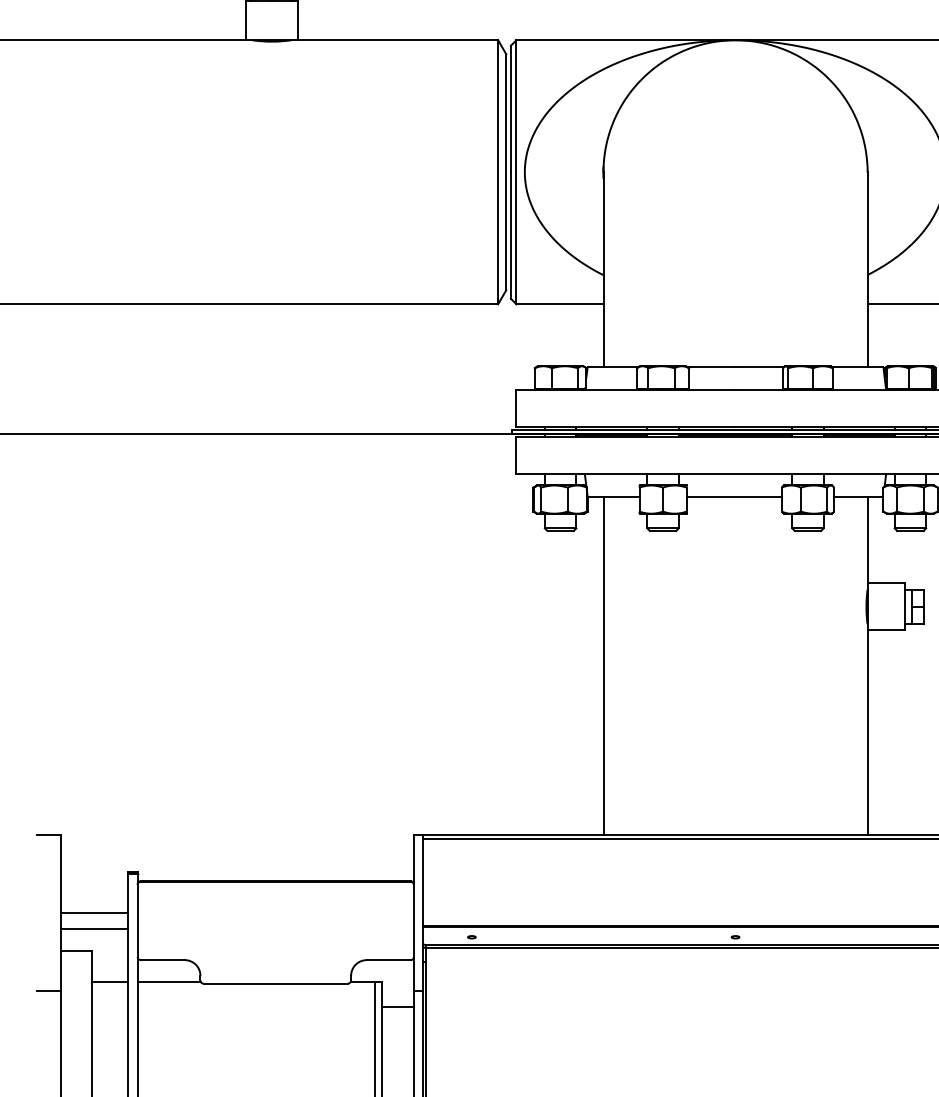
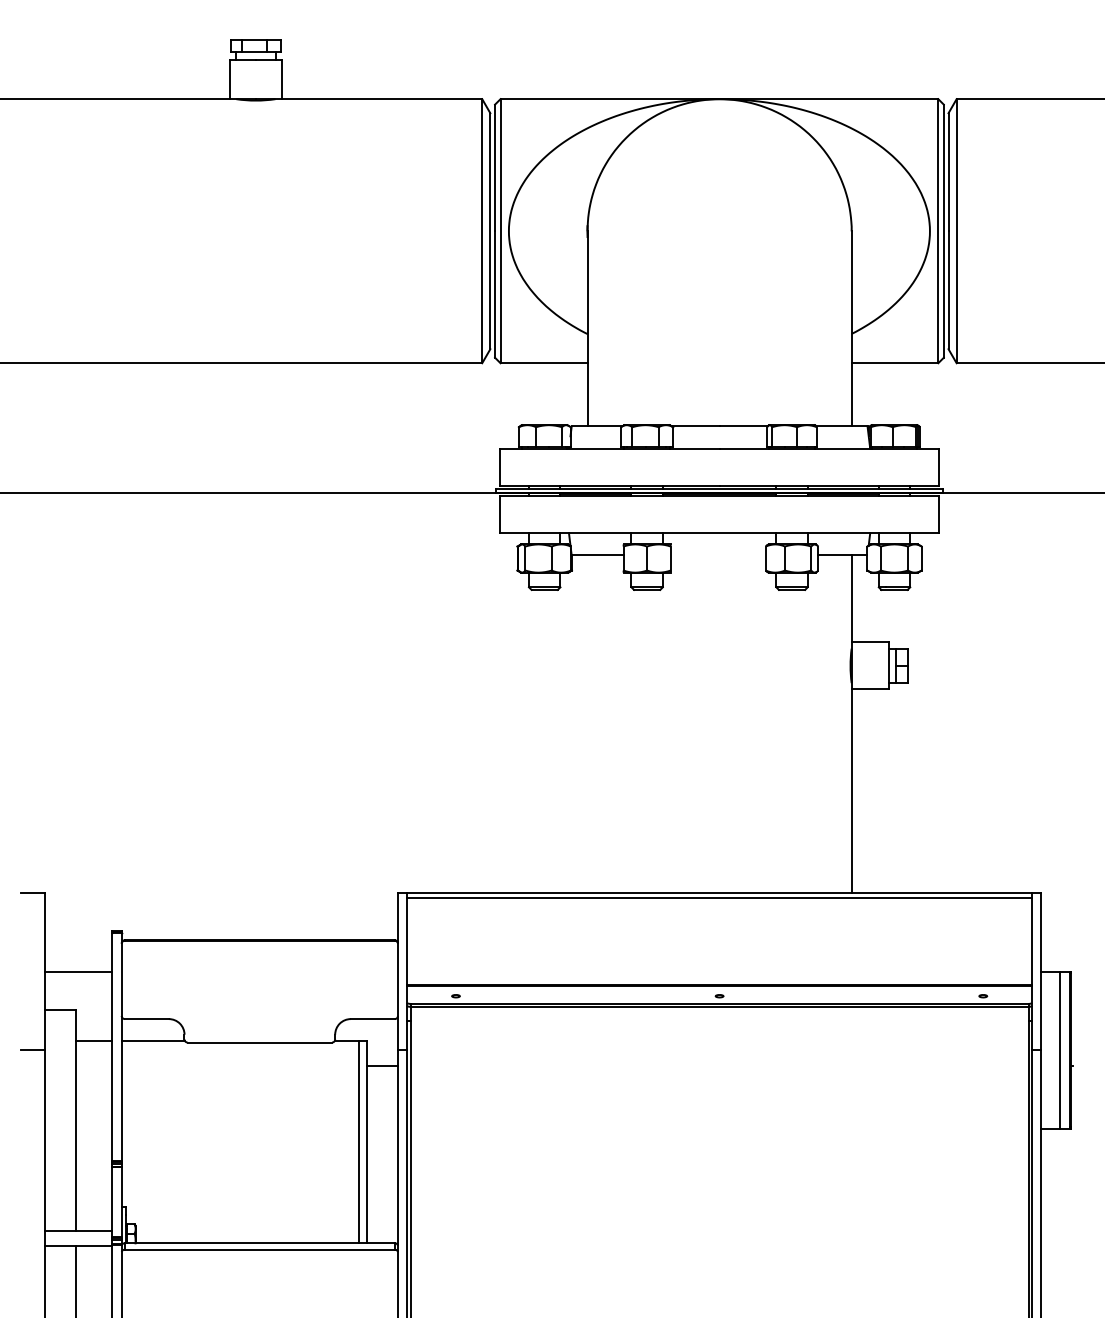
line: (733, 496) -> (717, 555), removed
line: (603, 665) -> (587, 724), removed
line: (94, 928) -> (78, 987), removed

